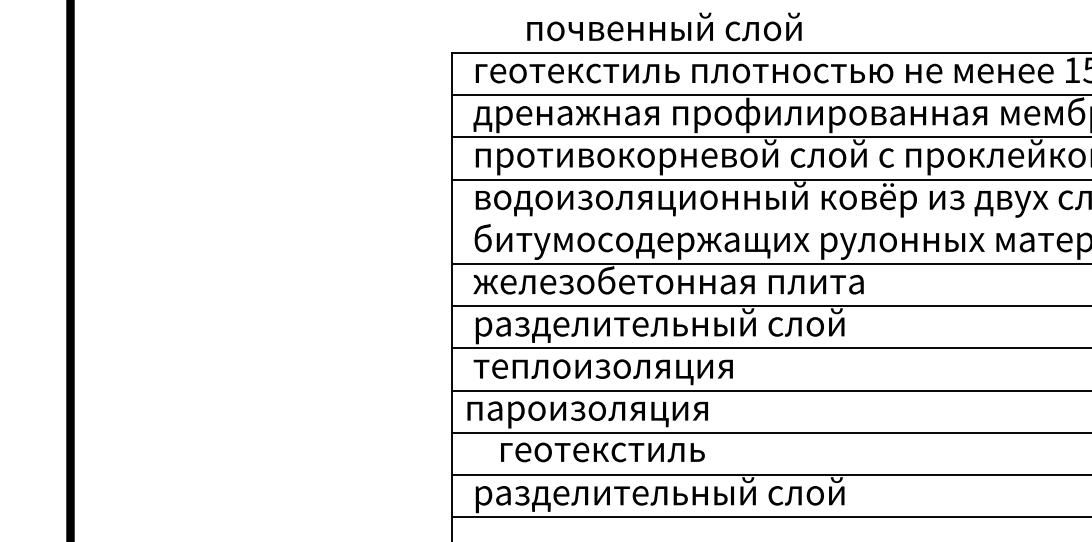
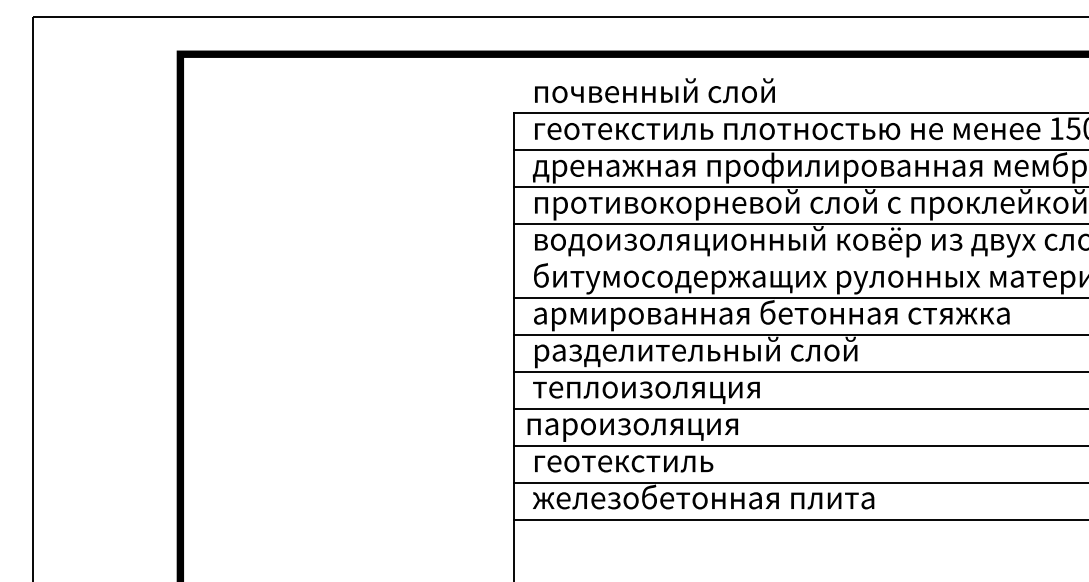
text: (663, 26) -> (654, 90), moved
text: (745, 283) -> (770, 315), железобетонная плита -> армированная бетонная стяжка
text: (603, 452) -> (624, 463), moved
text: (668, 494) -> (703, 499), разделительный слой -> железобетонная плита

